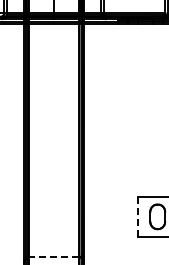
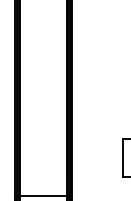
line: (137, 216) -> (122, 157), dashed -> solid
line: (53, 256) -> (43, 195), dashed -> solid

